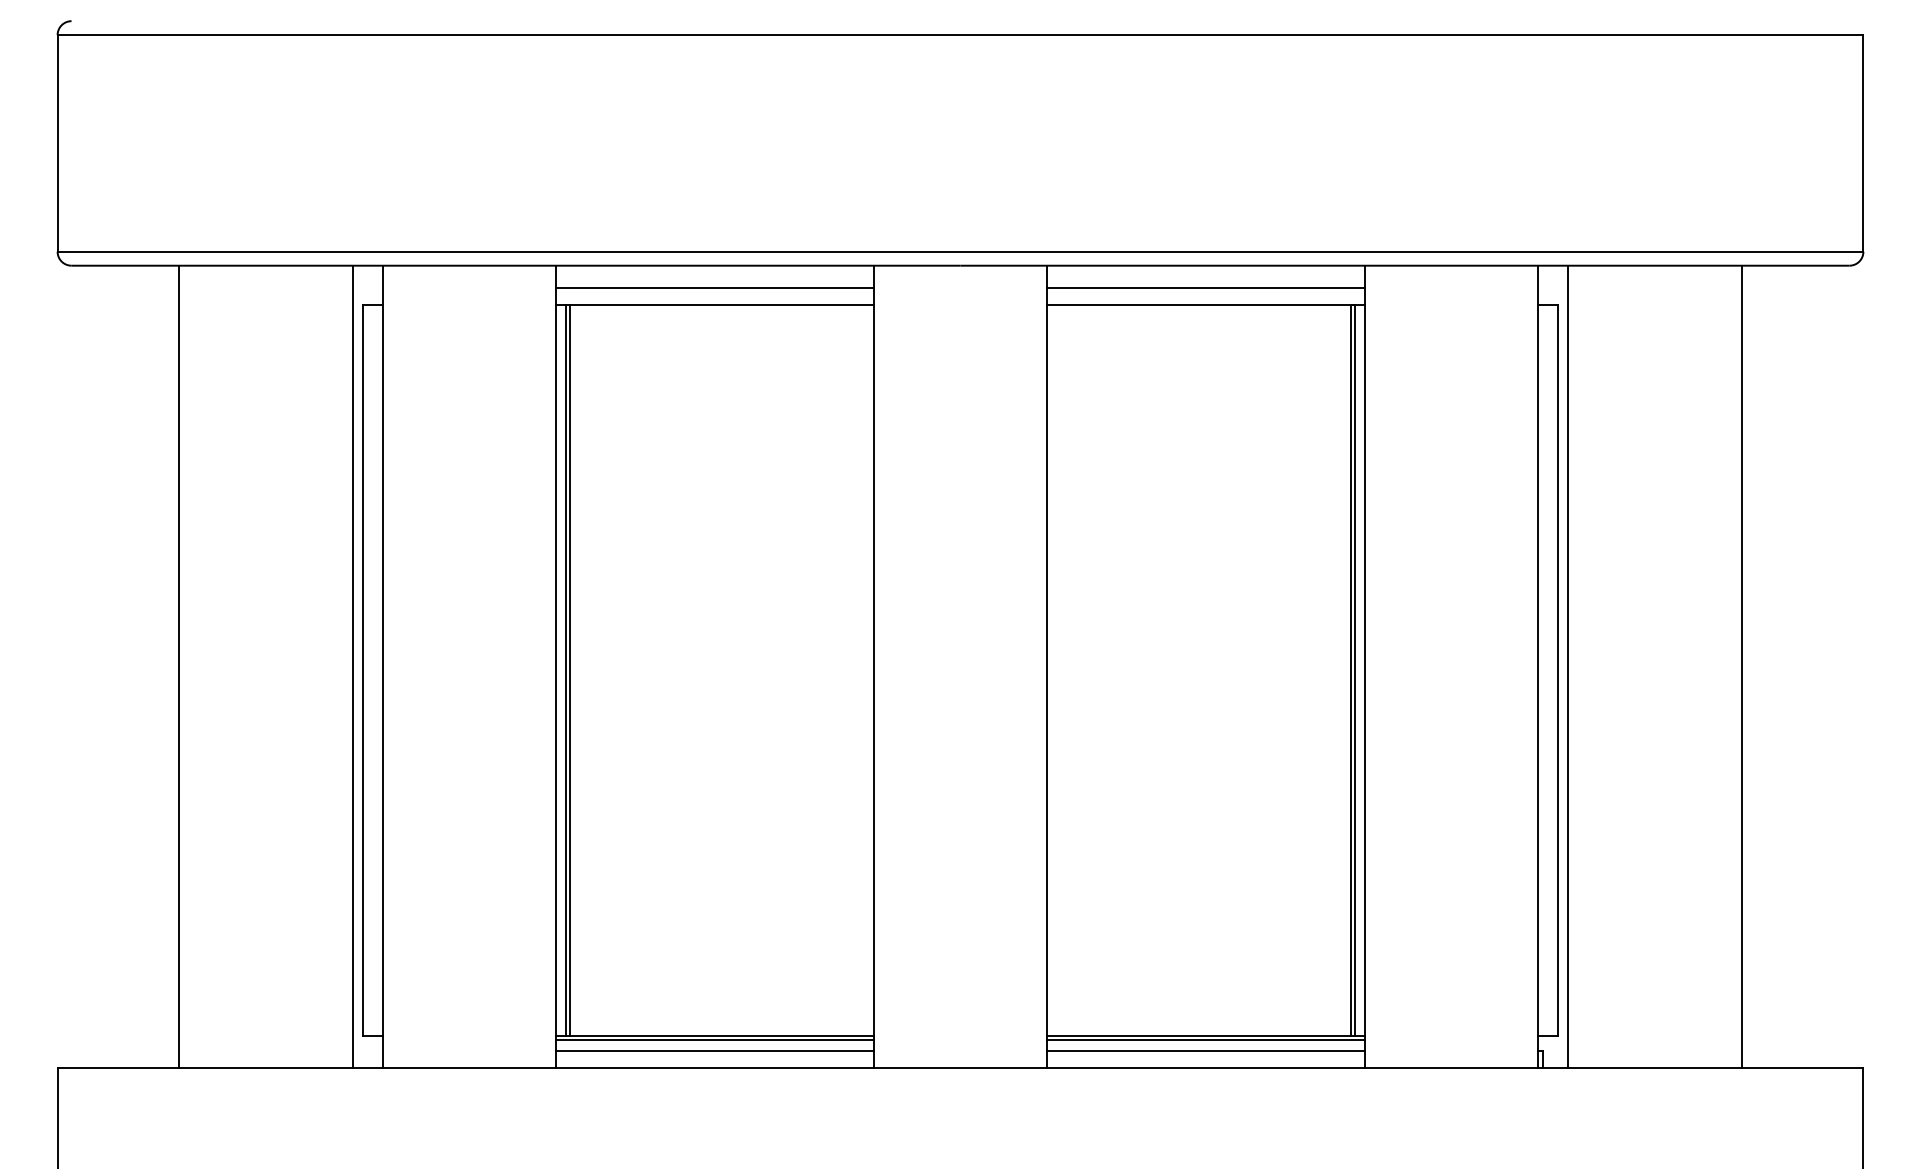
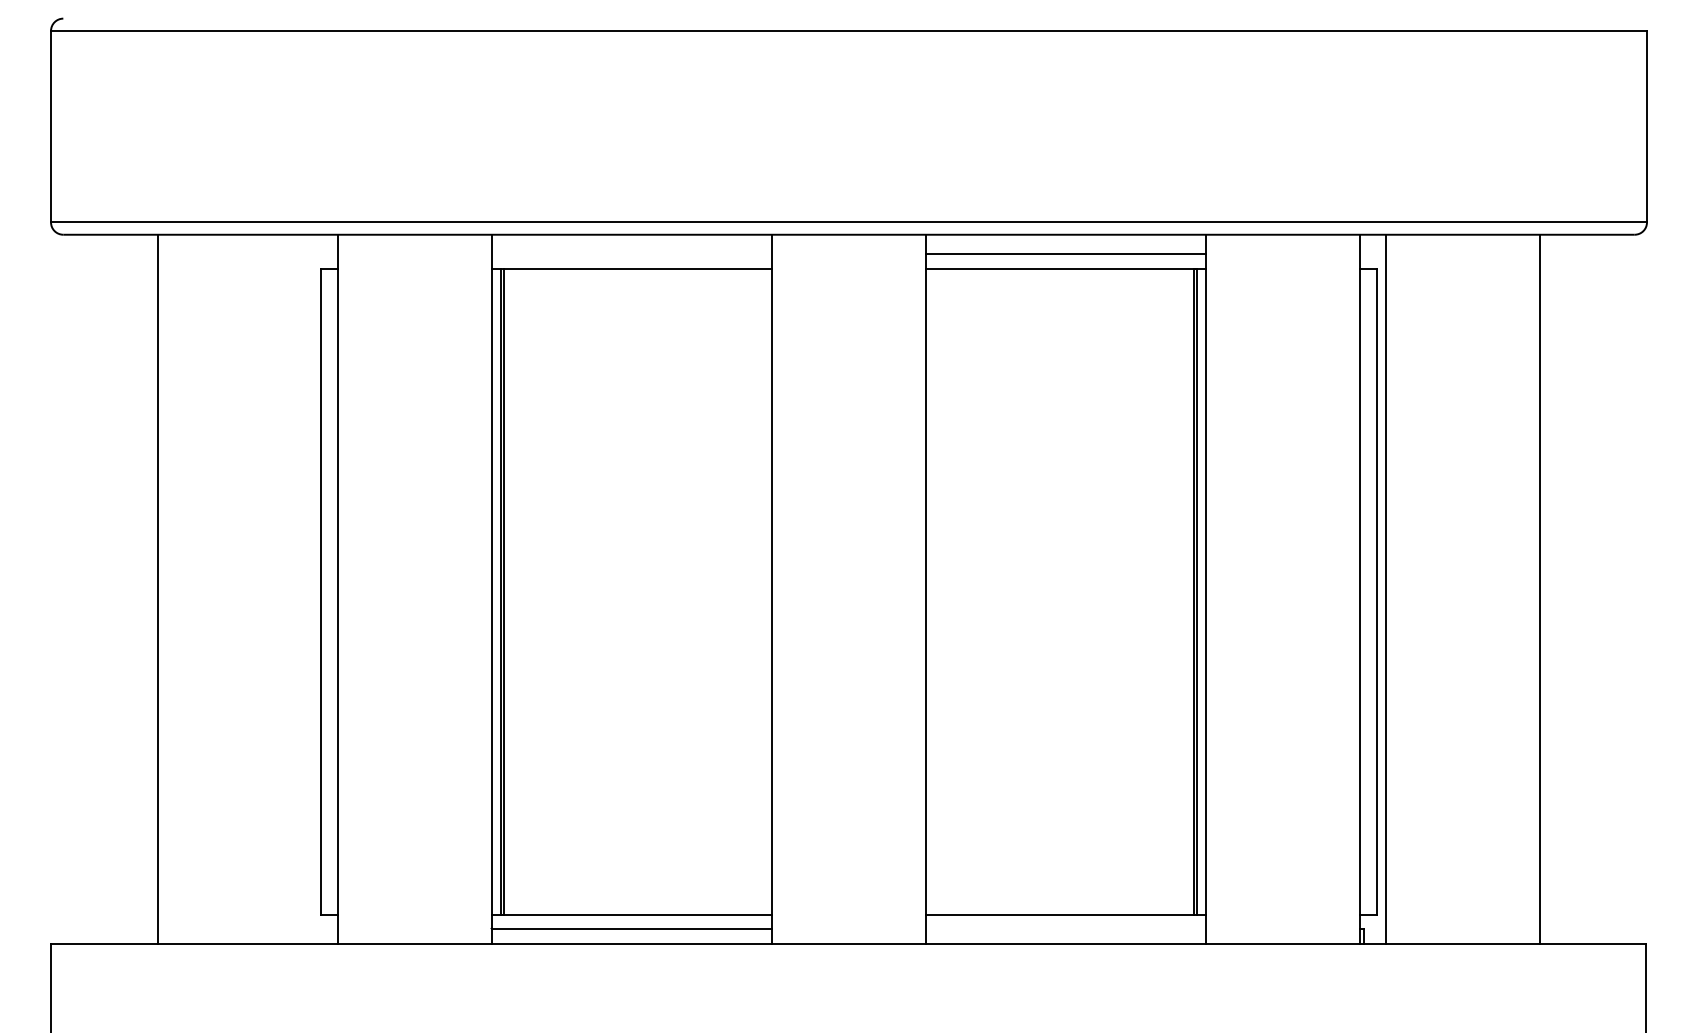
line: (714, 287) -> (631, 254), removed
line: (352, 666) -> (311, 588), removed
line: (714, 1040) -> (631, 919), removed
line: (1205, 1040) -> (1065, 919), removed
line: (1205, 1050) -> (1065, 928), removed

